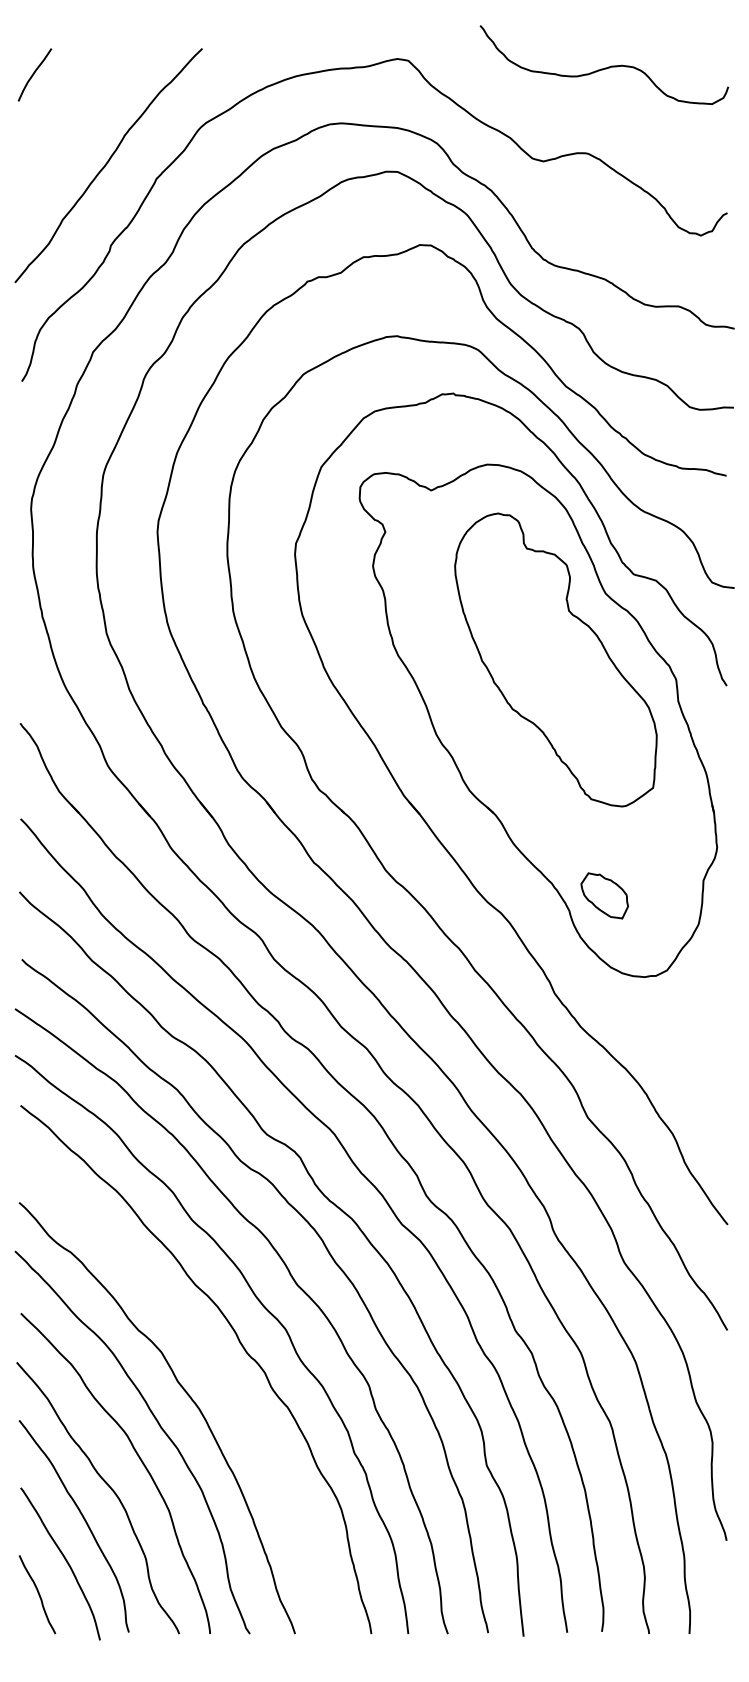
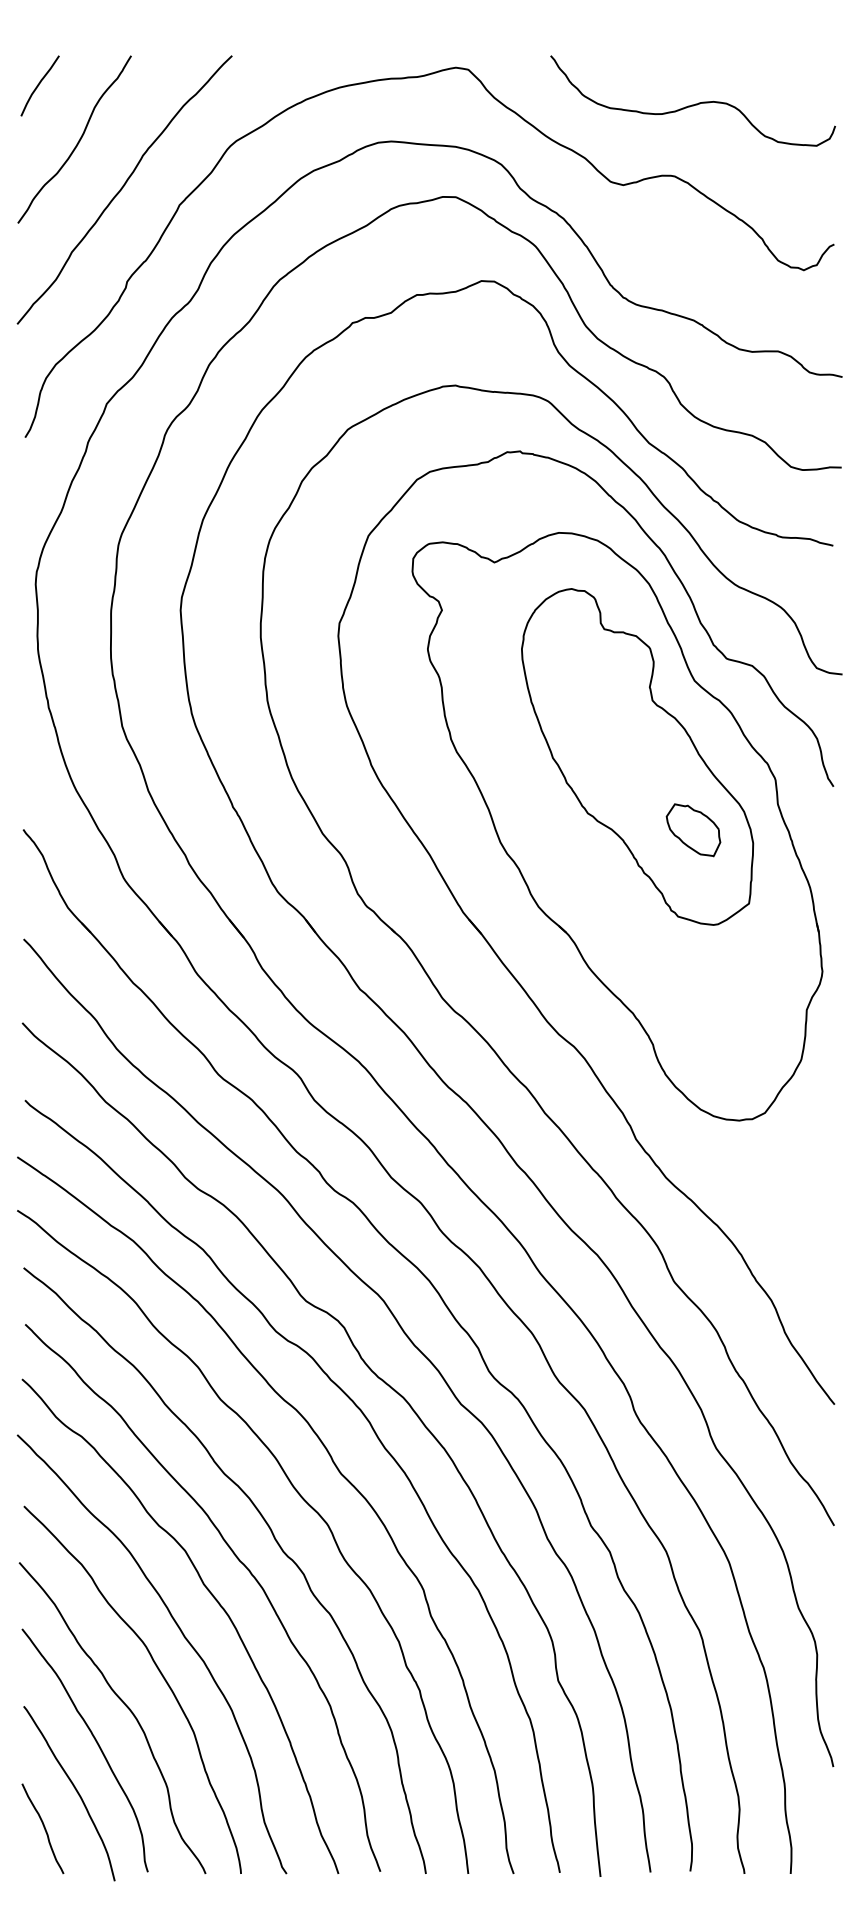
curve: (604, 67) -> (693, 103), moved
curve: (67, 123) -> (77, 141), added
part: (604, 895) -> (693, 829), moved
curve: (208, 1361) -> (239, 1561), added

